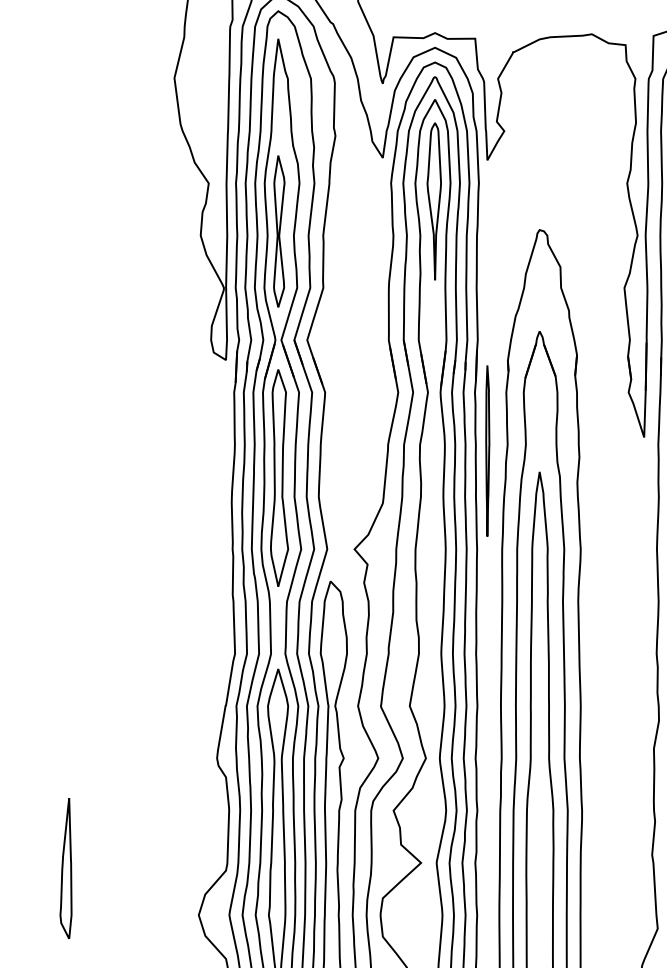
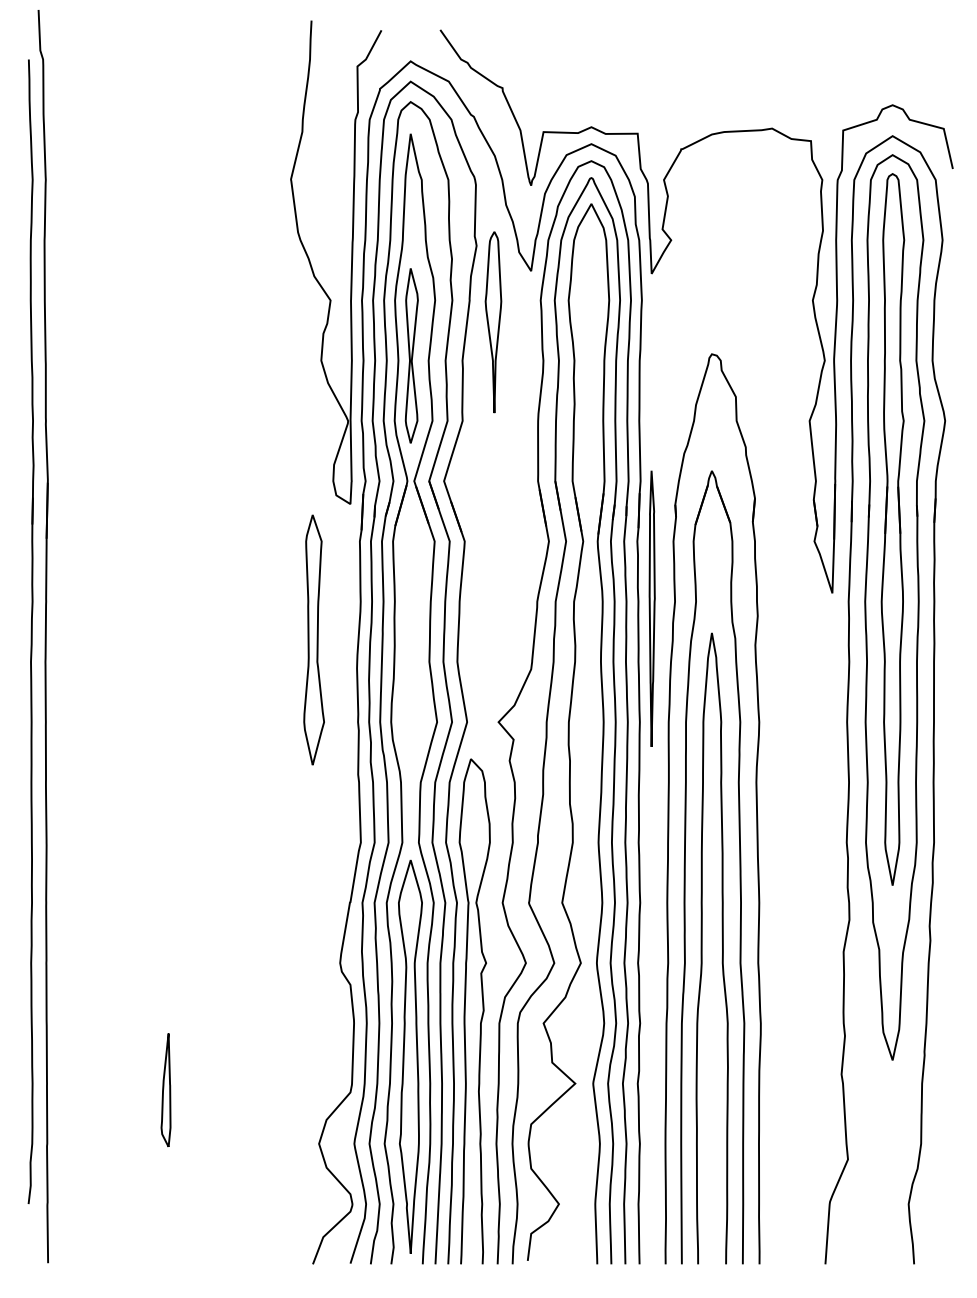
part: (434, 201) -> (493, 322), moved
part: (487, 450) -> (651, 608), size x1.4
part: (278, 477) -> (313, 639), moved
part: (65, 868) -> (165, 1090), size x0.7

